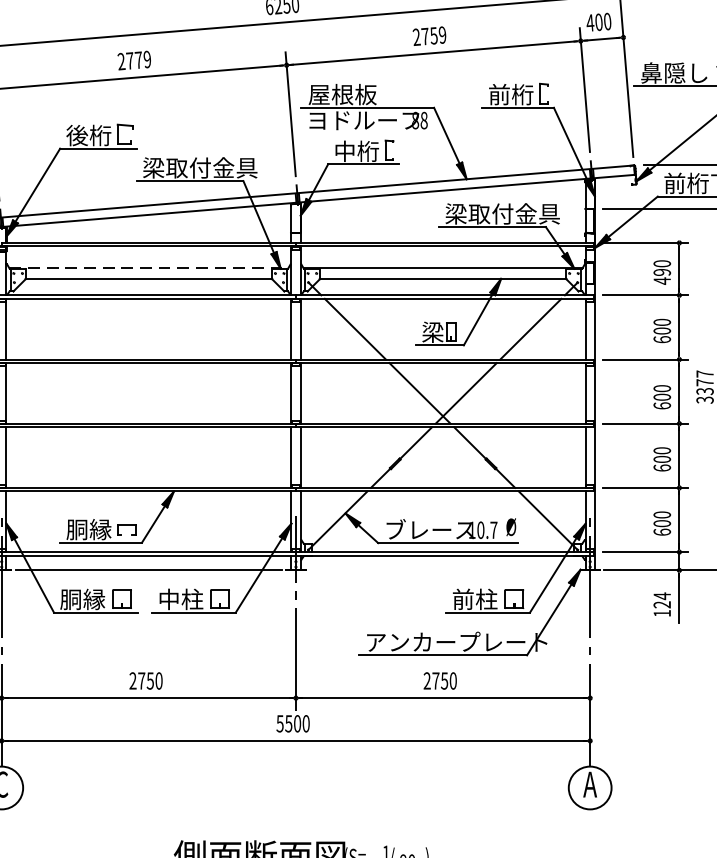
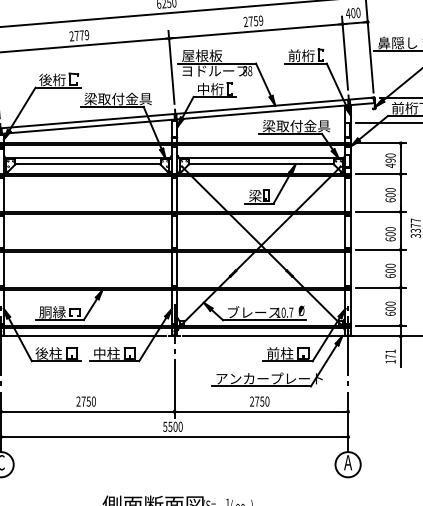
line: (149, 268) -> (88, 158), dashed -> solid
line: (441, 570) -> (260, 336), added
text: (82, 599) -> (48, 353), 胴縁 -> 後柱
text: (662, 599) -> (390, 353), 124 -> 171

